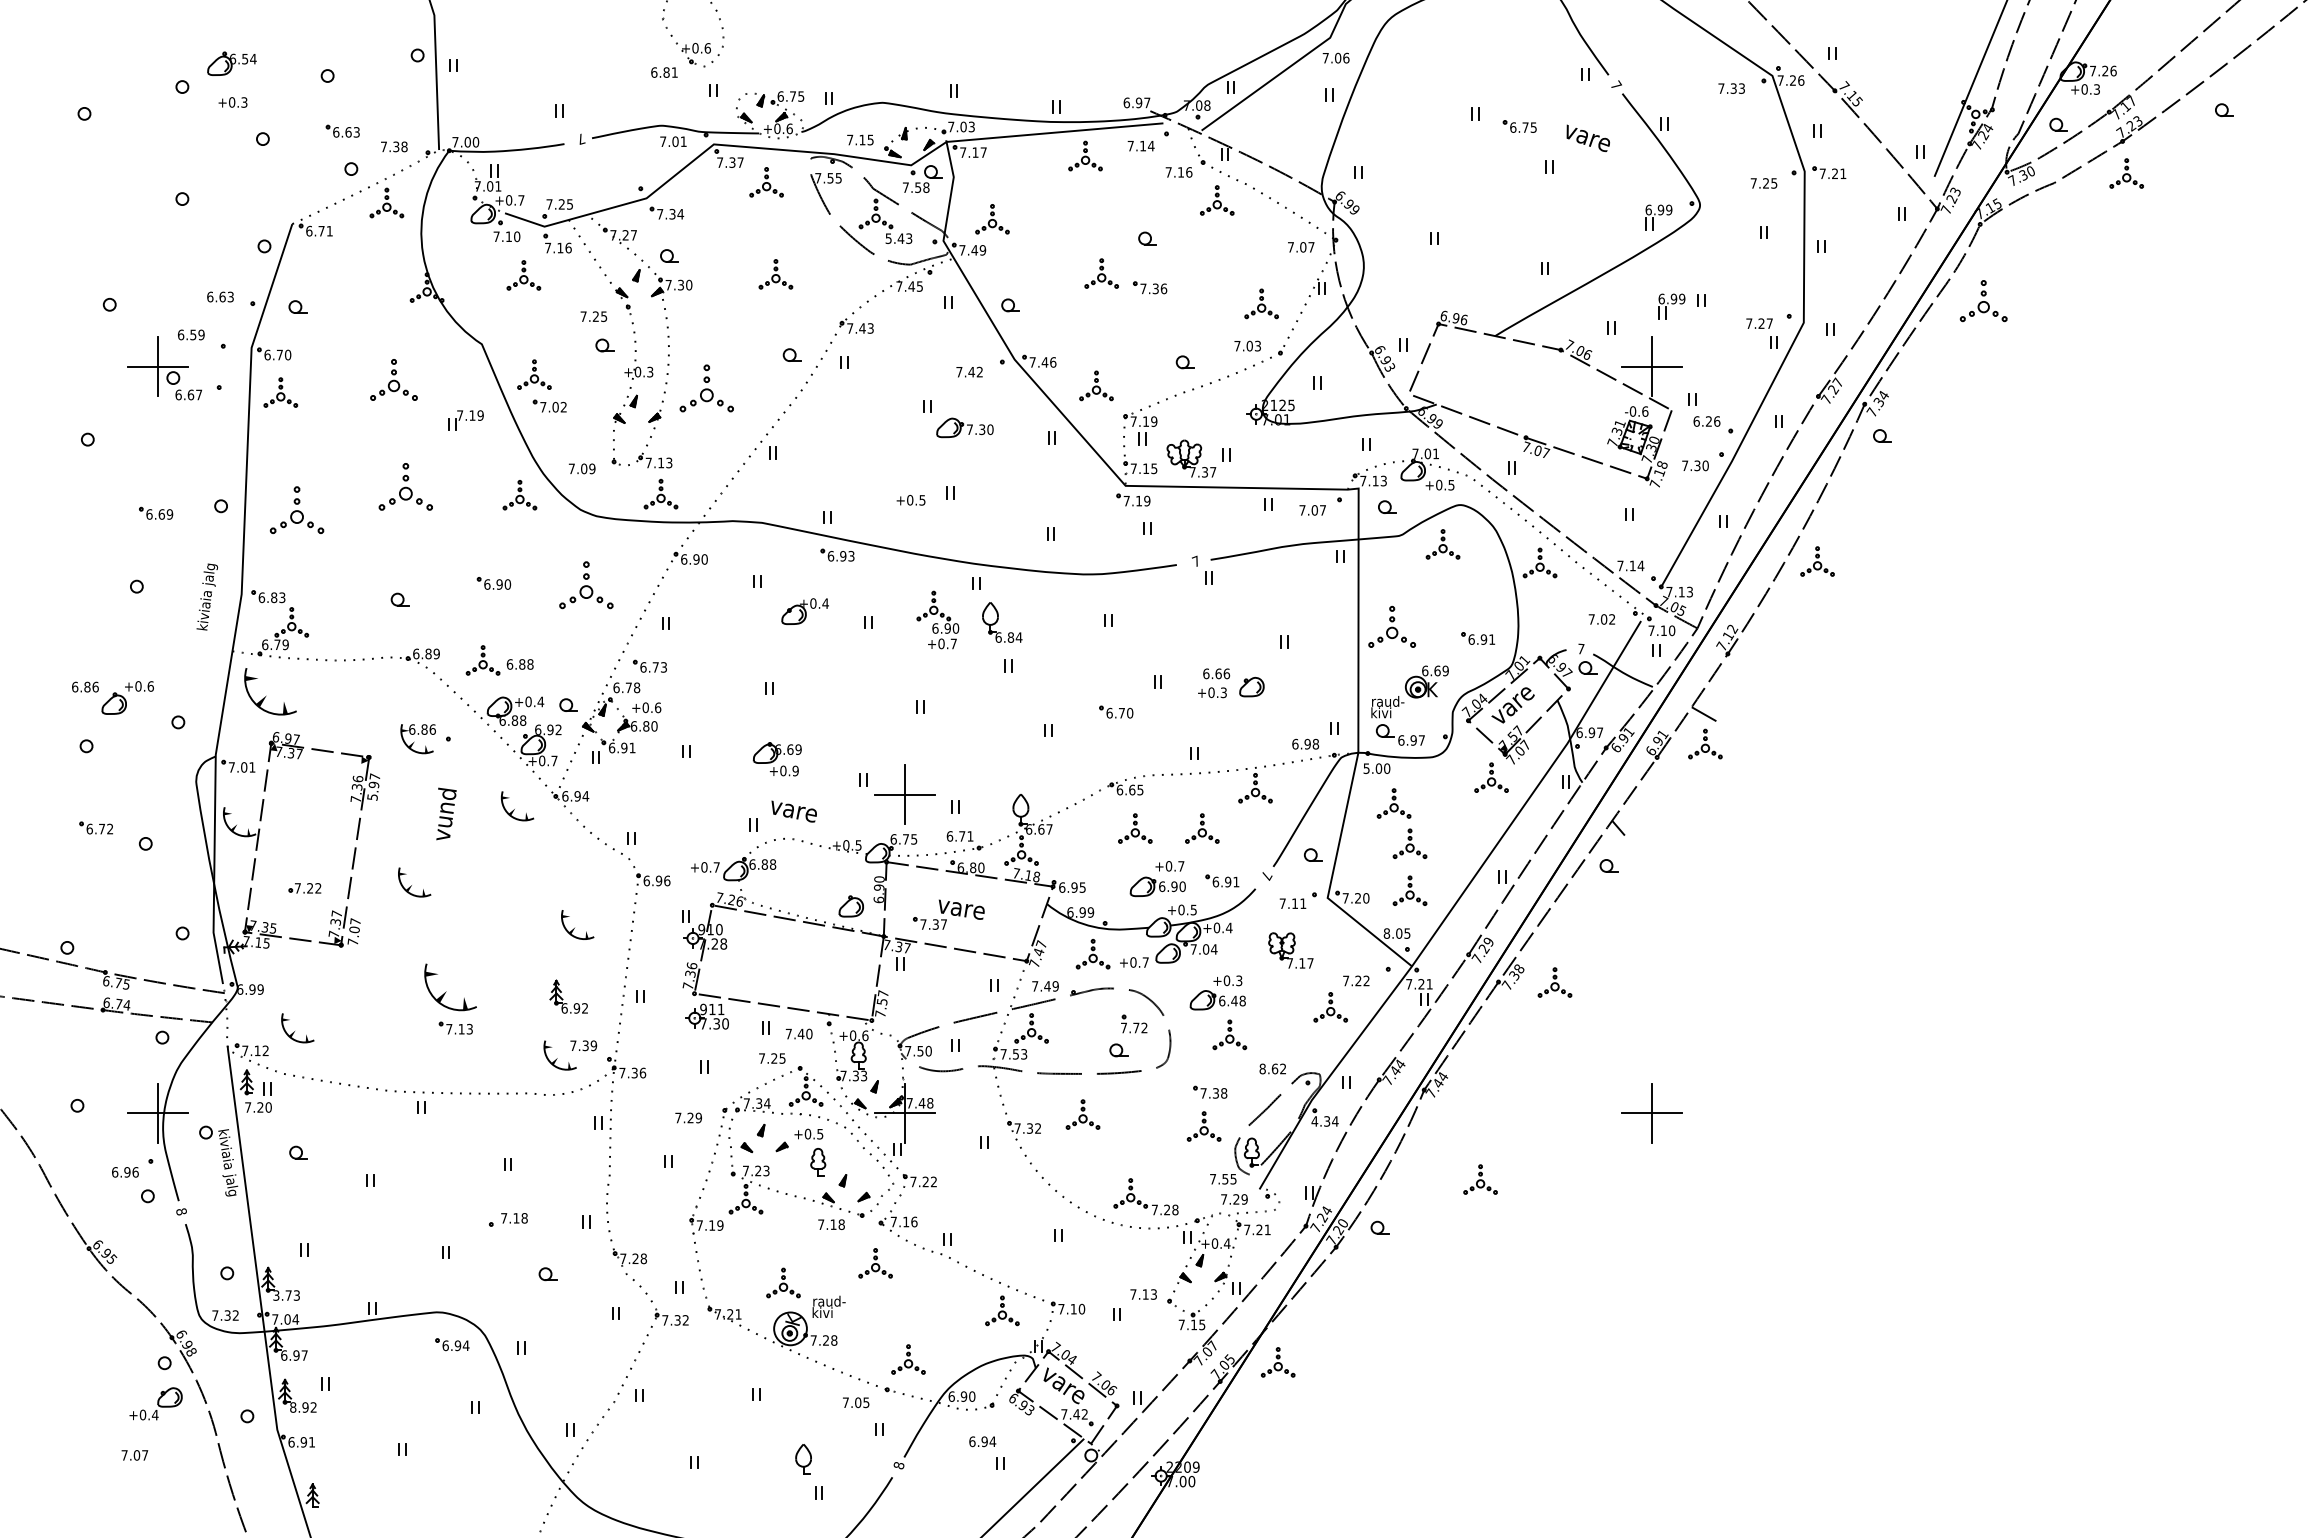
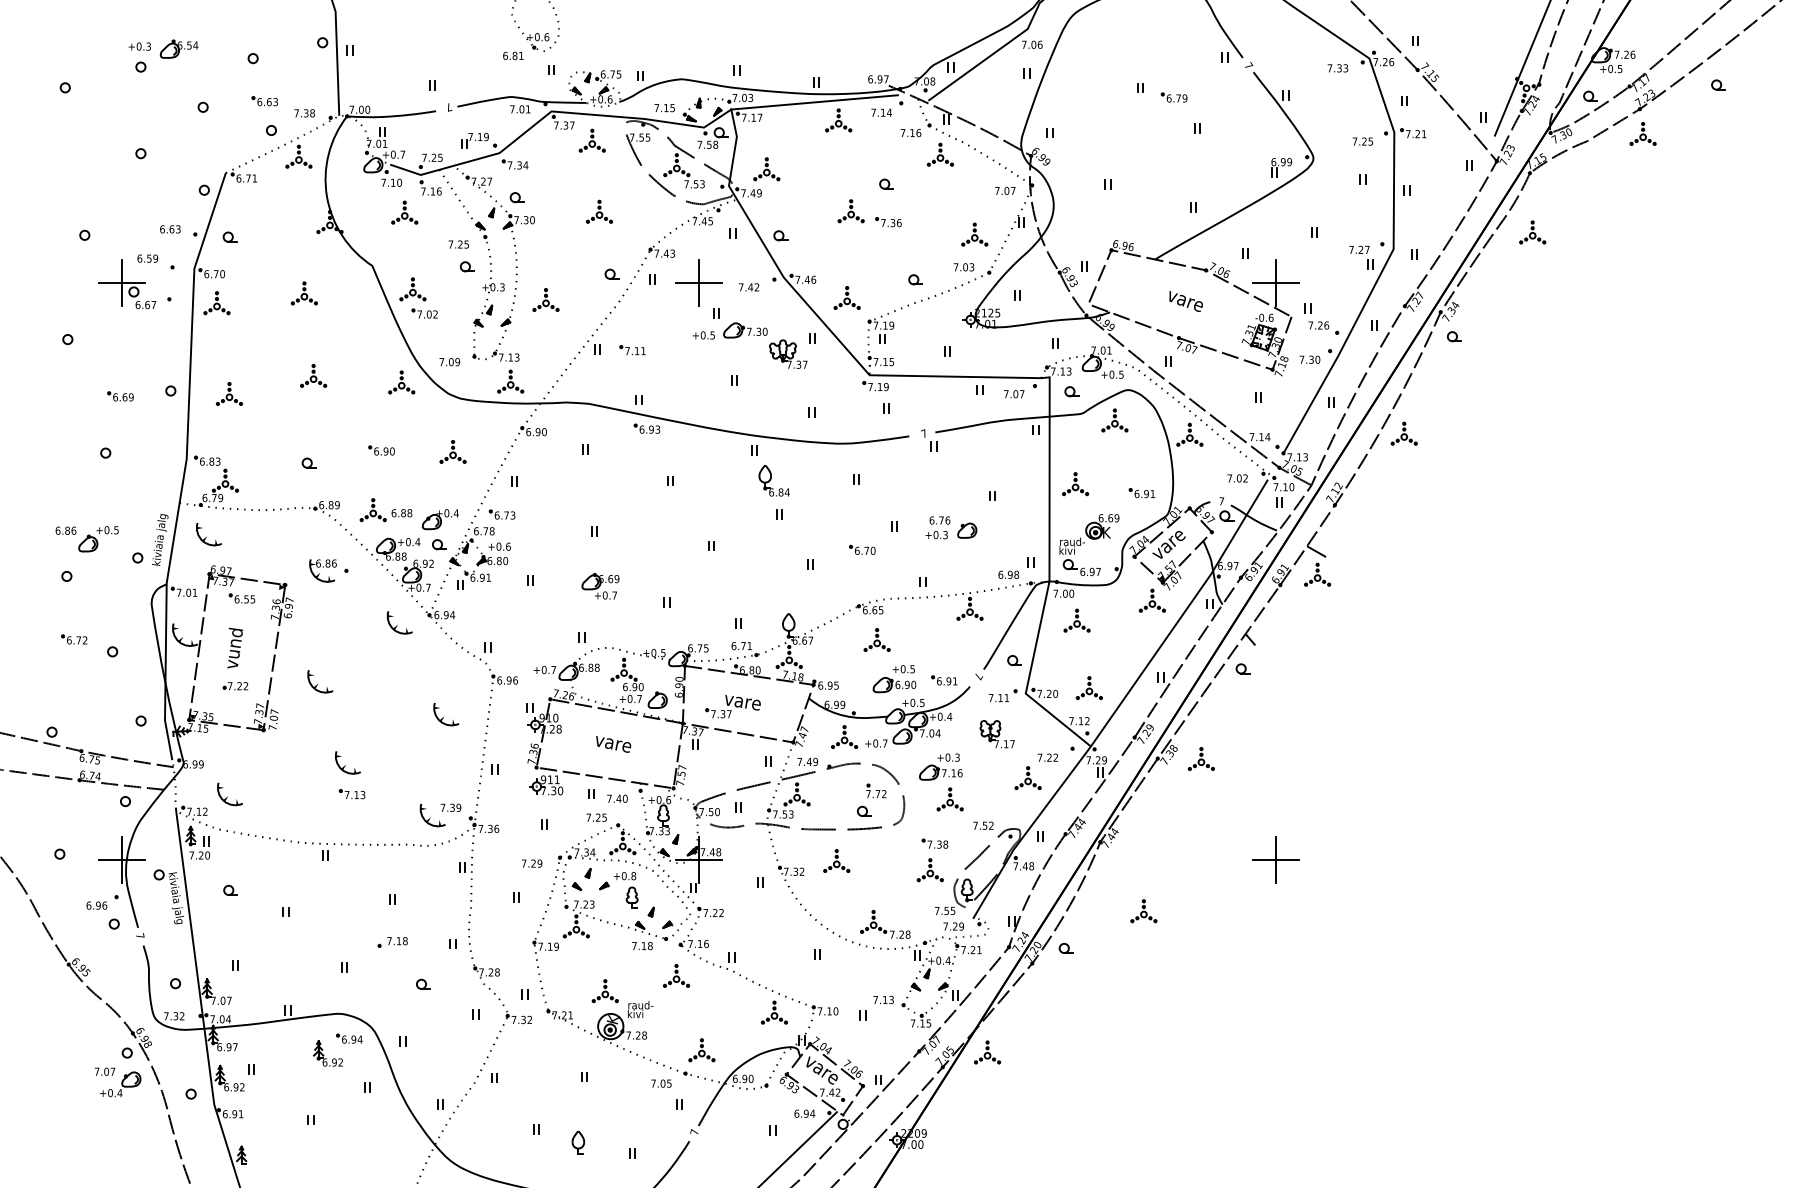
text: (2096, 88) -> (1619, 68), +0.3 -> +0.5
text: (232, 102) -> (139, 46), moved
text: (1533, 127) -> (1184, 98), 6.75 -> 6.79
text: (1587, 137) -> (1185, 300), moved
text: (894, 238) -> (691, 184), 5.43 -> 7.53
part: (1983, 300) -> (1532, 232), size x0.71
part: (1671, 306) -> (1291, 236), removed
part: (393, 379) -> (304, 293), size x0.71
part: (706, 388) -> (545, 300), size x0.62
part: (465, 420) -> (474, 140), moved
text: (1696, 421) -> (1310, 325), 6.26 -> 7.26
part: (818, 453) -> (632, 350), added
part: (1191, 458) -> (788, 354), moved
part: (405, 486) -> (313, 375), size x0.62
text: (910, 500) -> (703, 335), moved
part: (296, 509) -> (229, 393), size x0.62
part: (586, 584) -> (453, 451), size x0.62
text: (206, 596) -> (159, 539), moved
part: (804, 611) -> (440, 519), moved
part: (937, 619) -> (626, 680), moved
part: (1391, 626) -> (1075, 483), size x0.71
text: (1218, 673) -> (941, 520), 6.66 -> 6.76
text: (150, 686) -> (116, 530), +0.6 -> +0.5
part: (270, 691) -> (208, 534), size x0.62
text: (1366, 768) -> (1055, 593), 5.00 -> 7.00
text: (795, 770) -> (614, 595), +0.9 -> +0.7
part: (313, 774) -> (242, 598), added
part: (904, 794) -> (698, 283), moved
text: (372, 797) -> (287, 616), 5.97 -> 6.97
text: (793, 811) -> (613, 744), moved
text: (446, 813) -> (235, 647), moved
part: (1202, 828) -> (929, 639), removed
part: (1409, 843) -> (1088, 651), removed
text: (1181, 866) -> (912, 669), +0.7 -> +0.5
text: (1396, 933) -> (1078, 721), 8.05 -> 7.12
text: (1429, 984) -> (1104, 760), 7.21 -> 7.29
part: (450, 987) -> (348, 762), size x0.62
part: (568, 996) -> (327, 1053), moved
text: (1232, 1000) -> (952, 772), 6.48 -> 7.16
text: (1268, 1068) -> (980, 825), 8.62 -> 7.52
text: (1324, 1121) -> (1023, 866), 4.34 -> 7.48
text: (820, 1133) -> (633, 875), +0.5 -> +0.8
text: (181, 1211) -> (140, 935), 8 -> 7
text: (286, 1295) -> (221, 1000), 3.73 -> 7.07
text: (293, 1407) -> (226, 1087), 8.92 -> 6.92
text: (982, 1441) -> (804, 1113), moved
text: (134, 1455) -> (104, 1071), moved
part: (803, 1459) -> (578, 1142), moved
text: (898, 1465) -> (694, 1132), 8 -> 7

